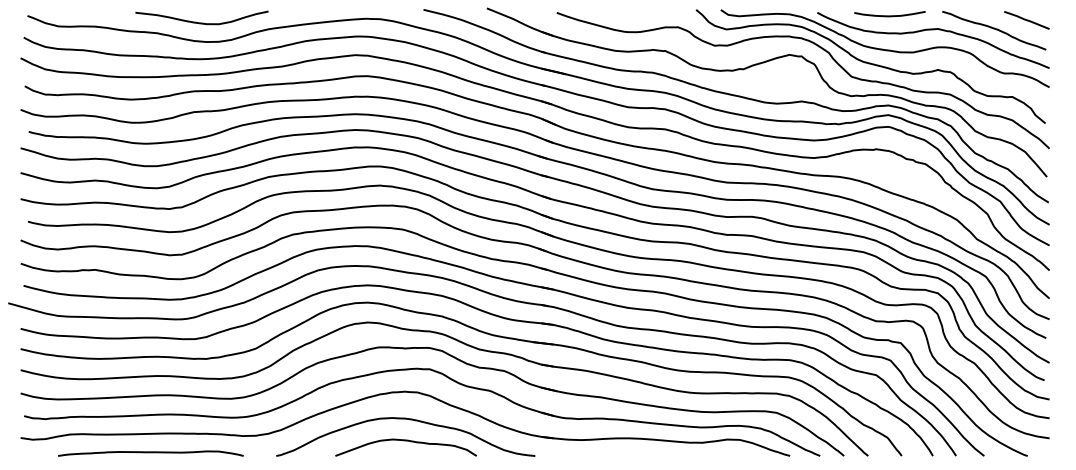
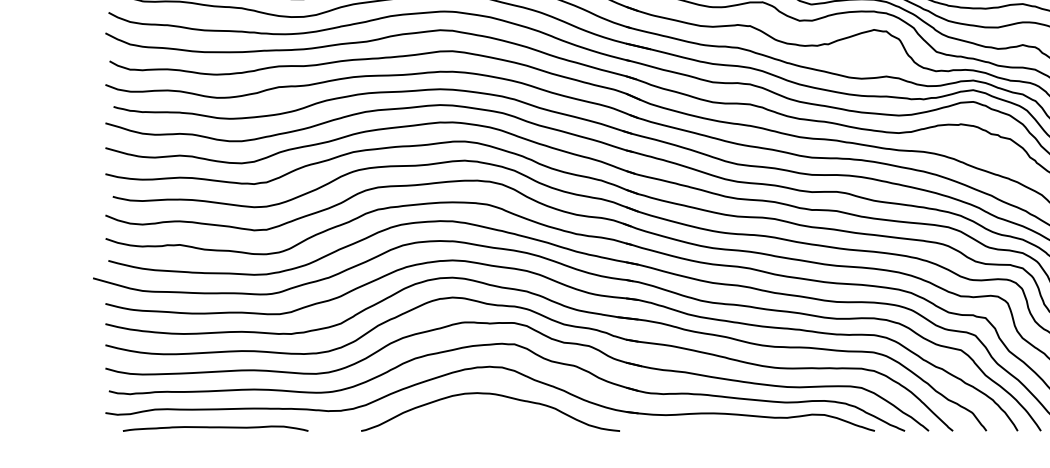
curve: (405, 441) -> (490, 416), removed
curve: (150, 453) -> (215, 428), moved

